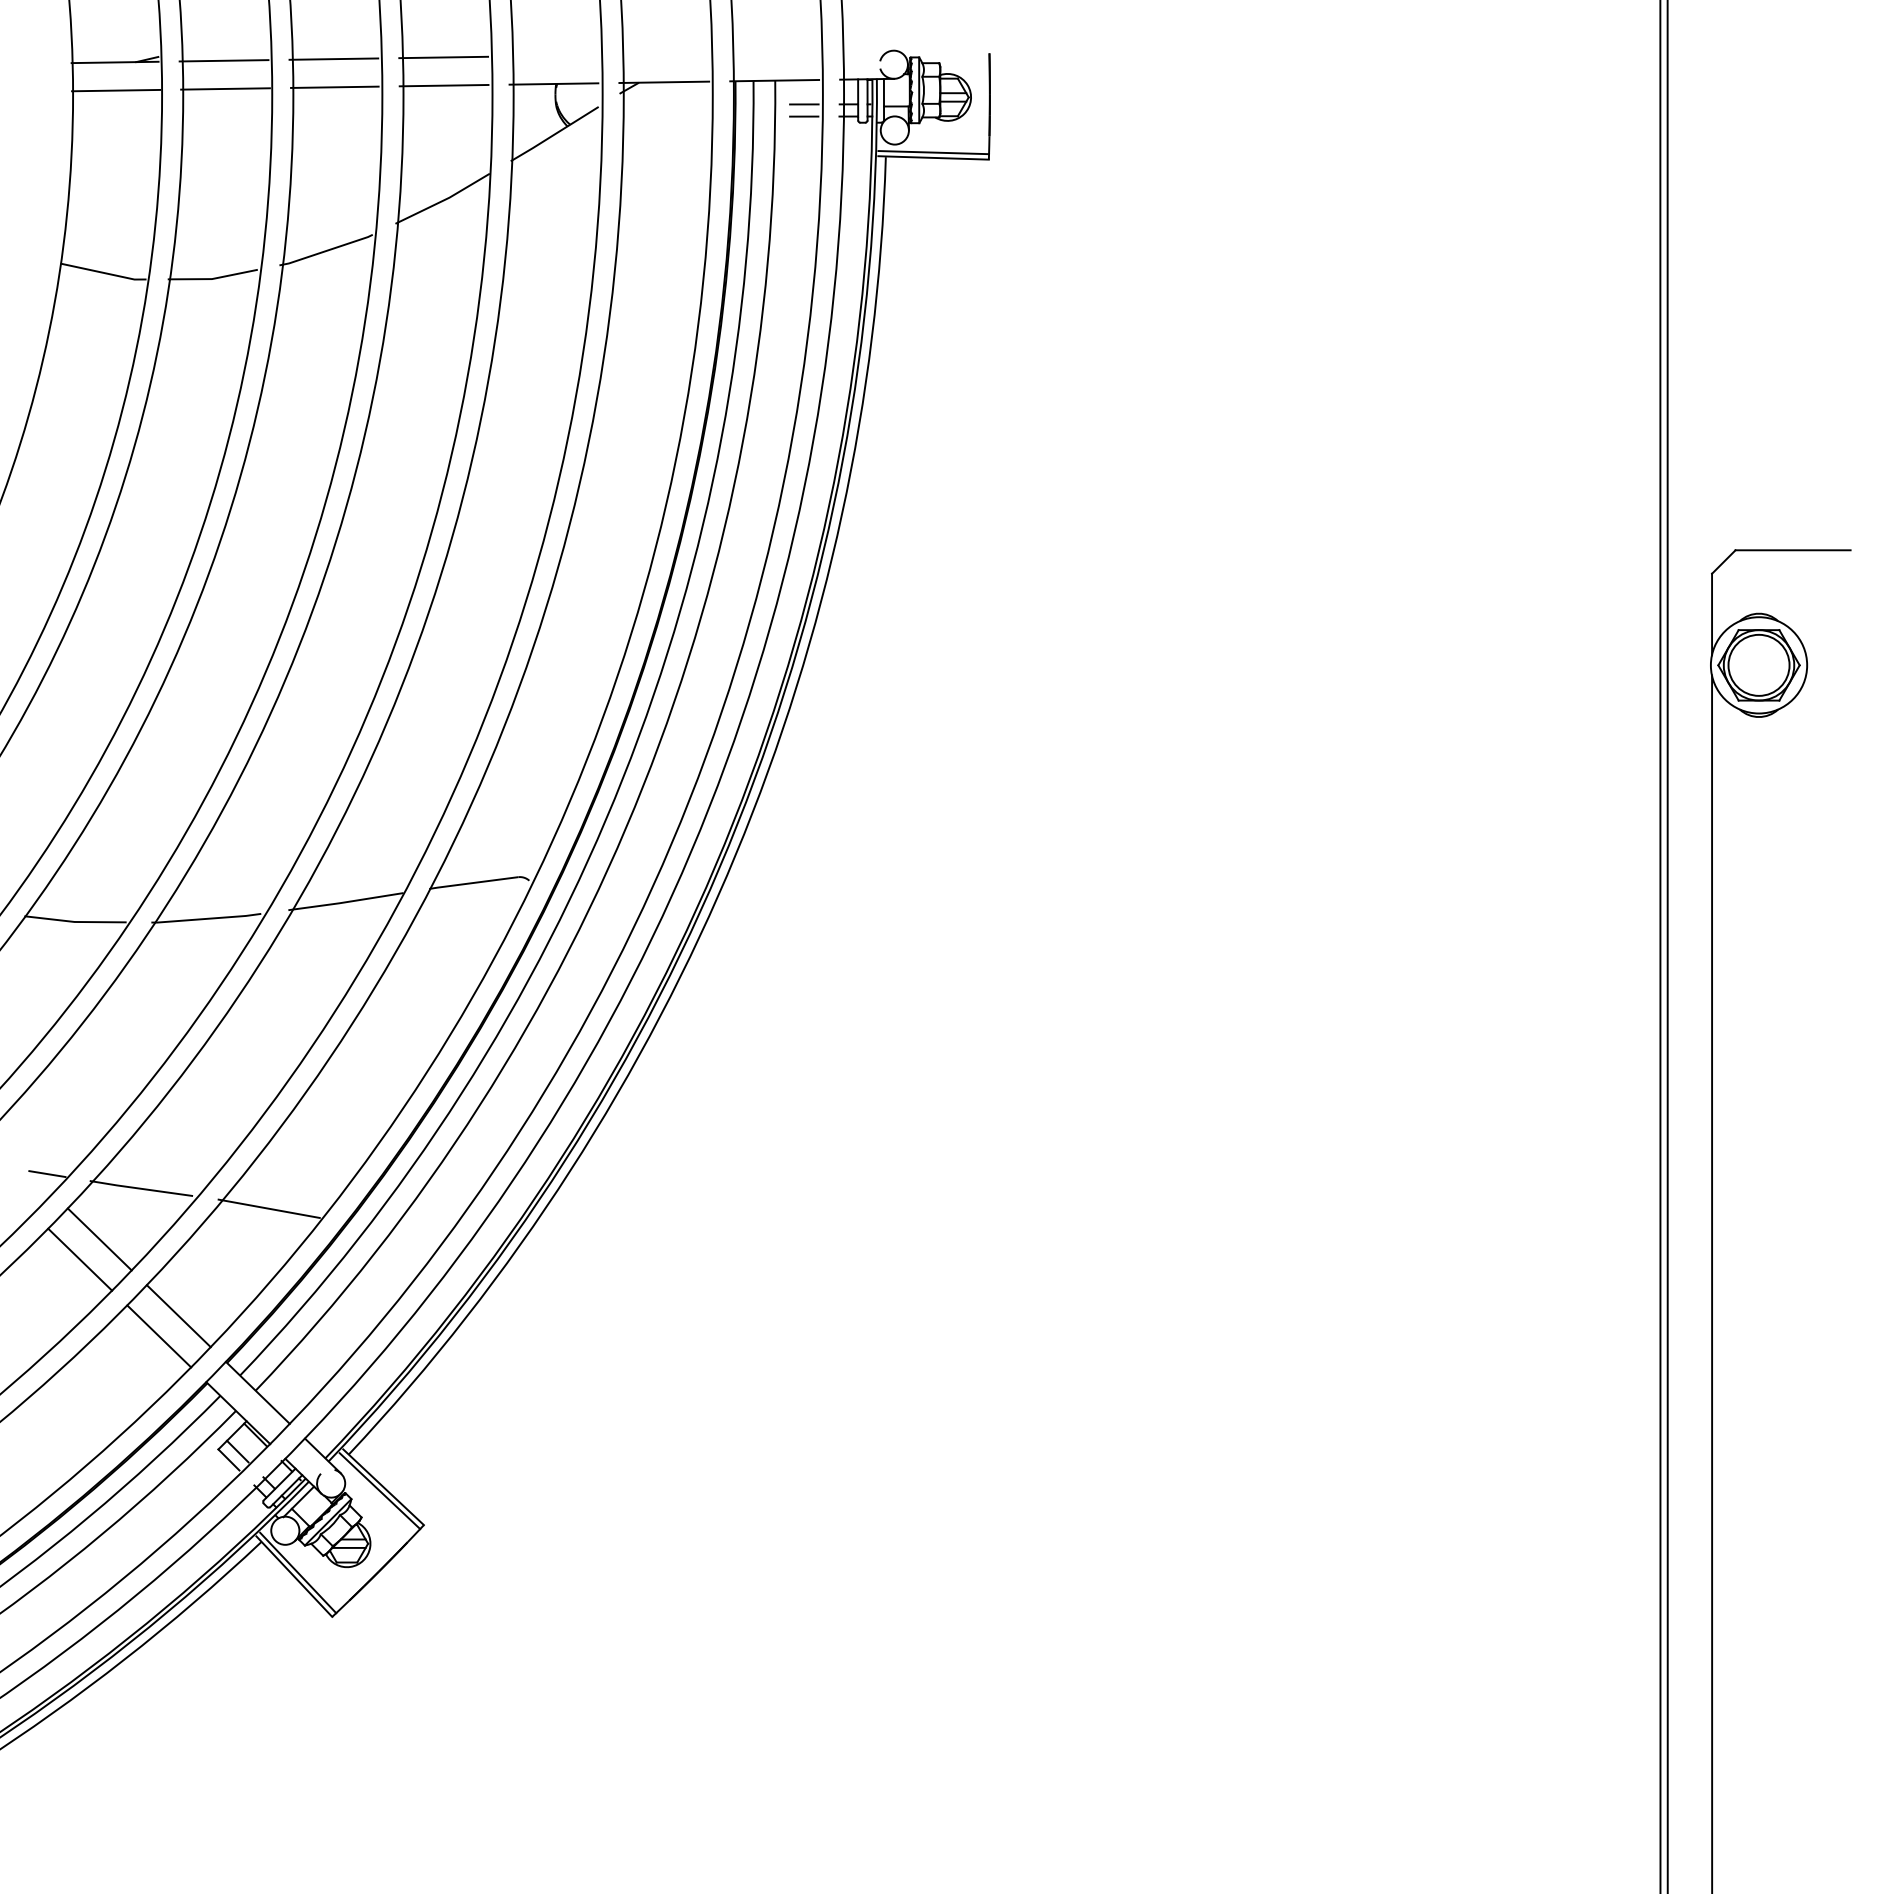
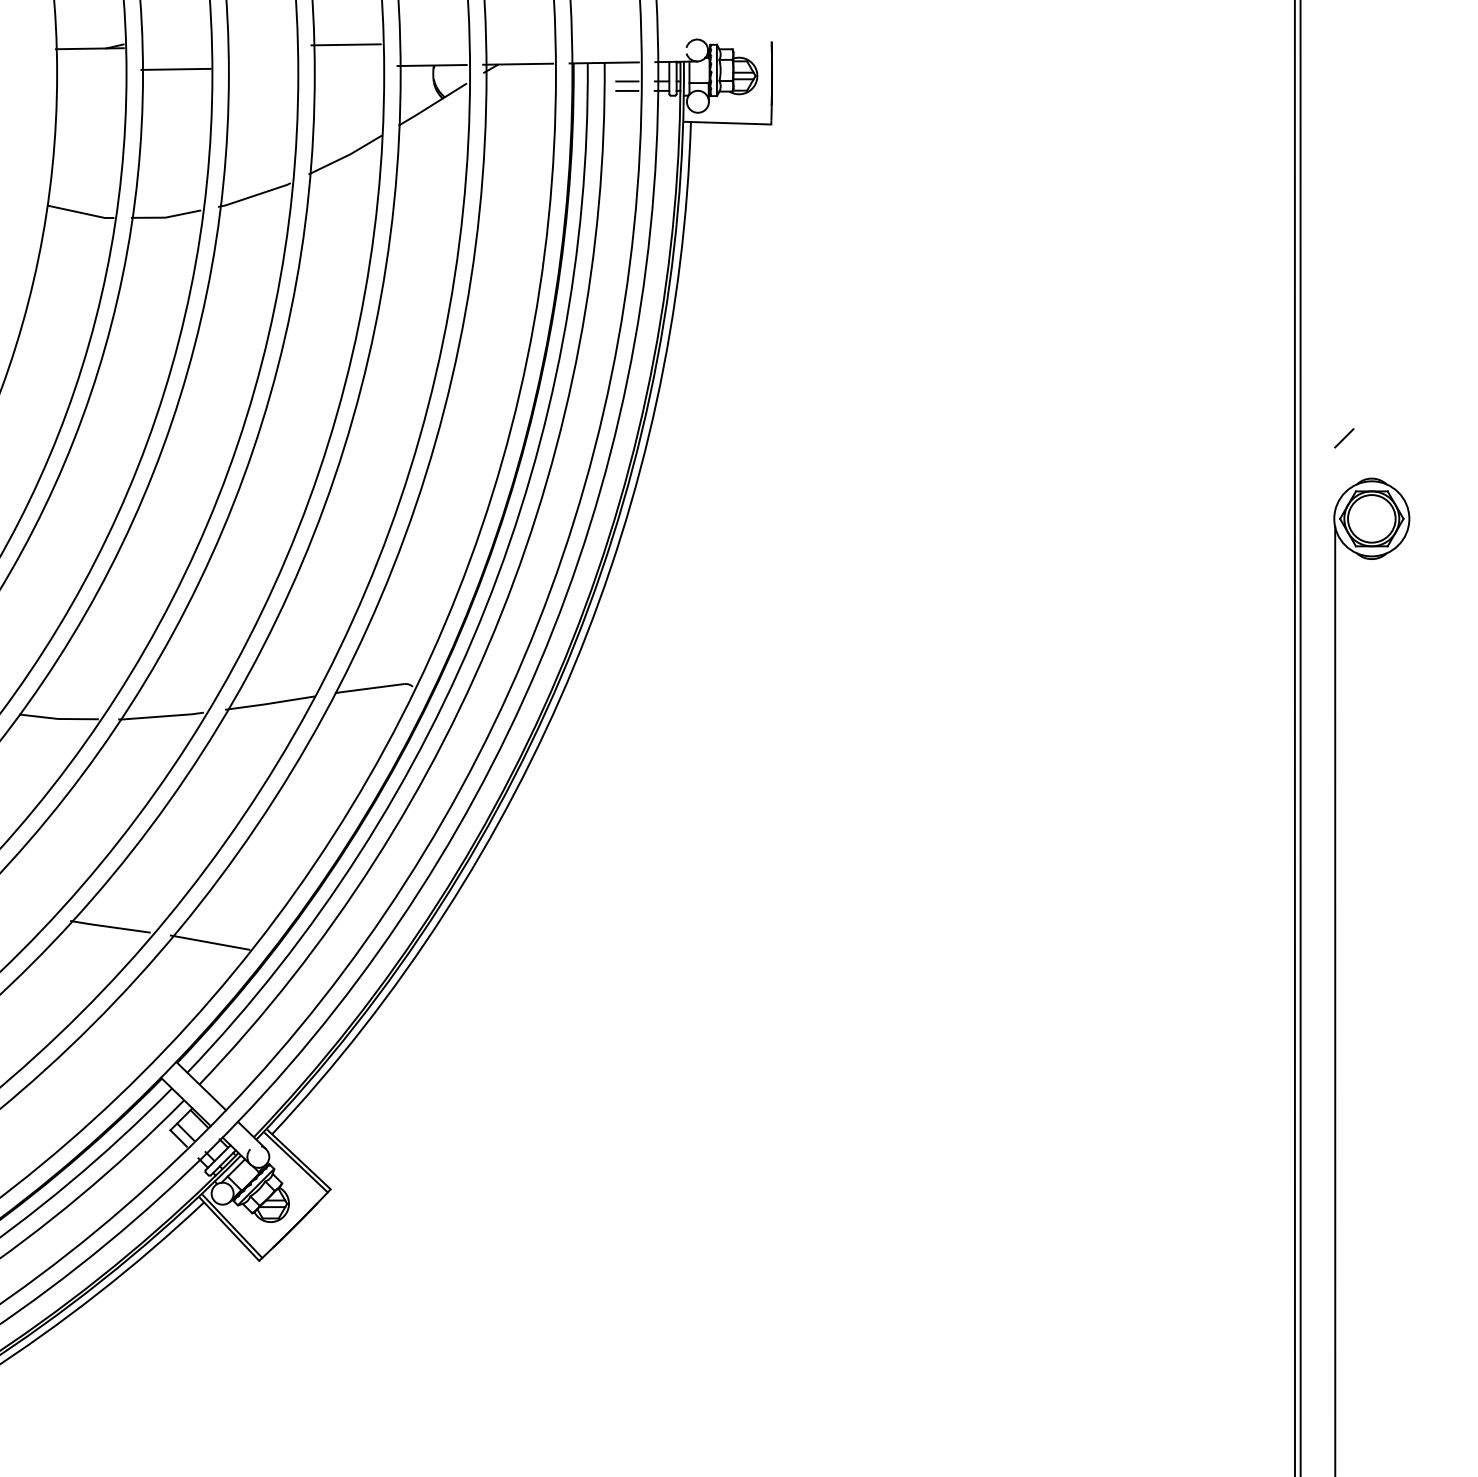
line: (333, 58) -> (260, 45), removed
line: (223, 60) -> (174, 47), removed
line: (443, 85) -> (345, 66), removed
line: (334, 86) -> (260, 67), removed
line: (116, 90) -> (90, 70), removed
line: (933, 152) -> (728, 118), removed
line: (1792, 550) -> (1397, 429), removed
line: (1712, 614) -> (1335, 479), removed
line: (47, 1174) -> (37, 915), removed
line: (99, 1239) -> (77, 966), removed
line: (80, 1259) -> (62, 982), removed
line: (178, 1316) -> (139, 1026), removed
line: (159, 1336) -> (124, 1042), removed

